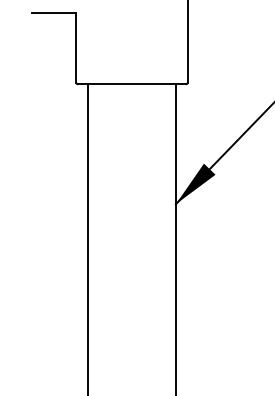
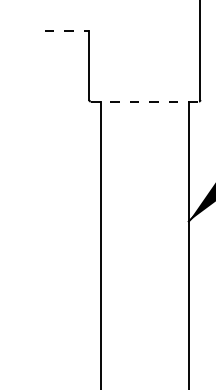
line: (54, 13) -> (67, 30), solid -> dashed
line: (132, 84) -> (145, 101), solid -> dashed

